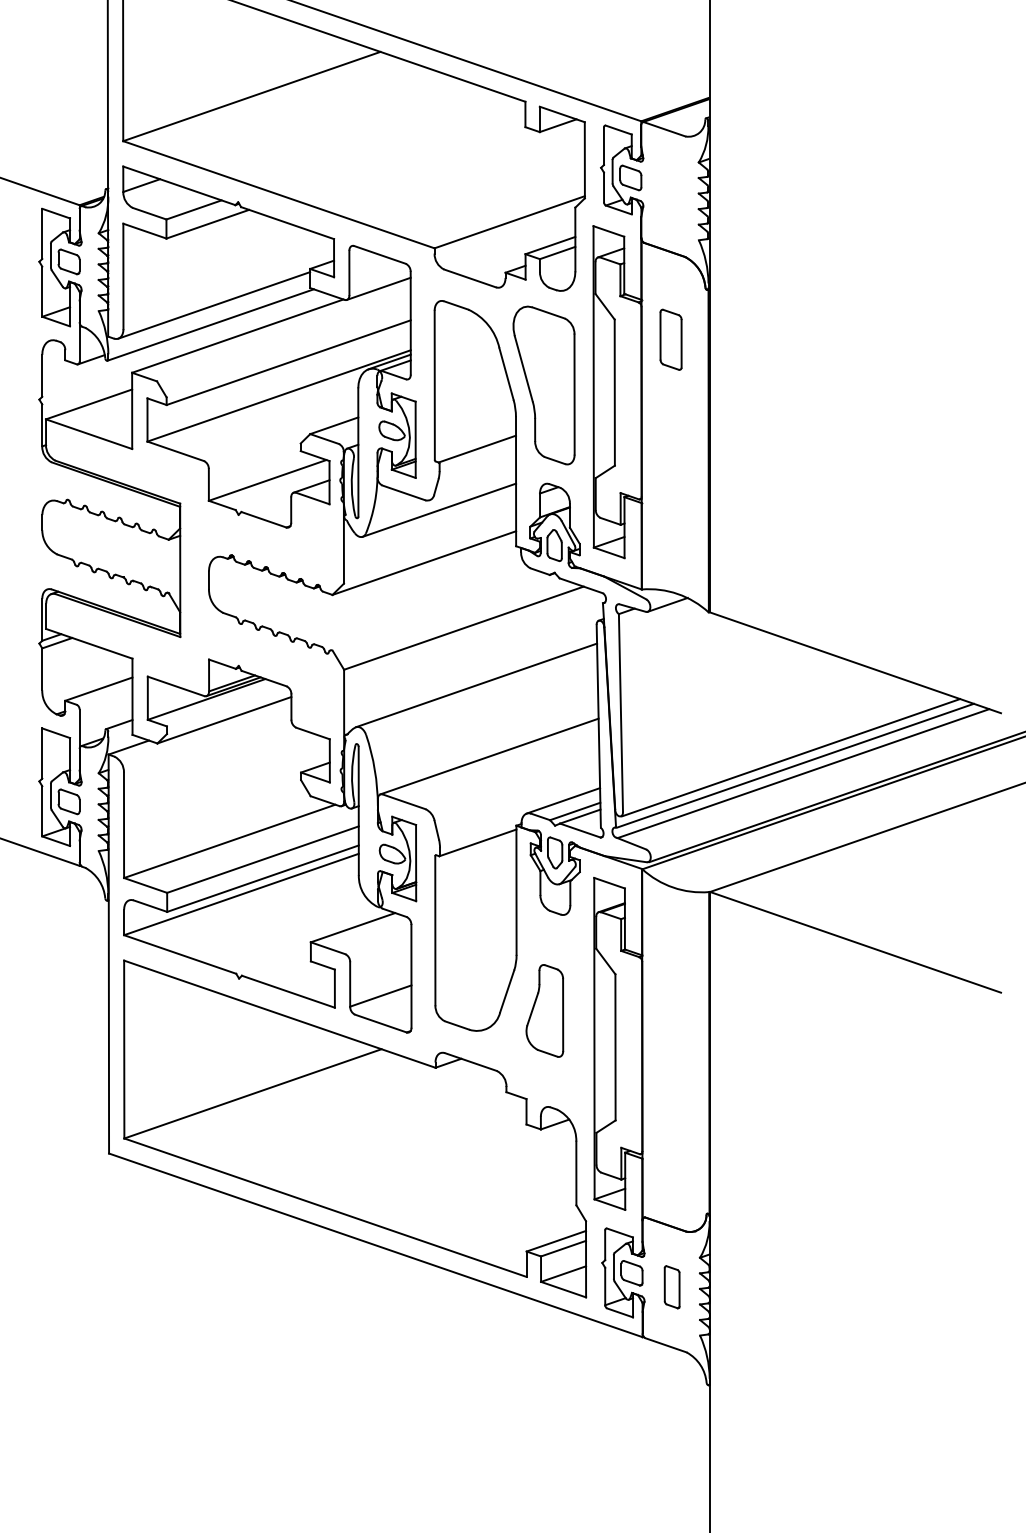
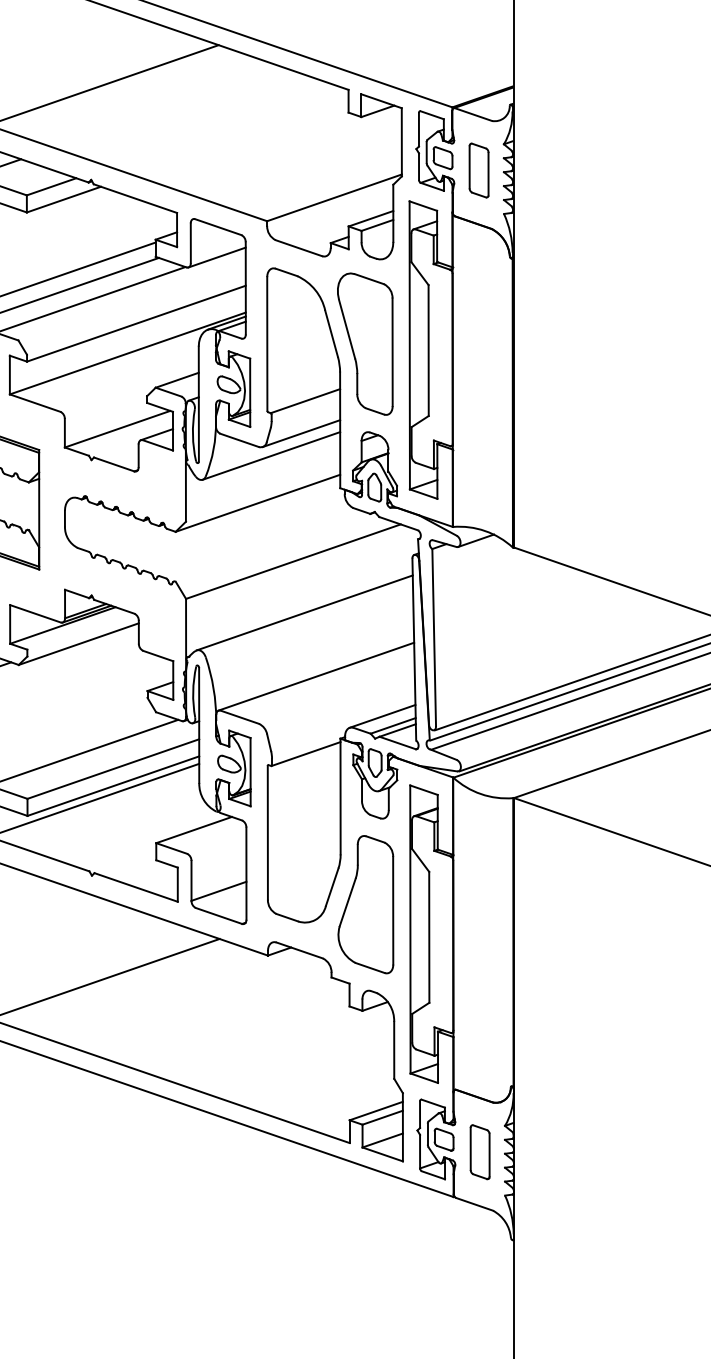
part: (670, 339) -> (478, 170), moved
line: (472, 485) -> (301, 433), added
part: (544, 1010) -> (365, 904), size x1.67
part: (671, 1287) -> (479, 1152), size x1.43

